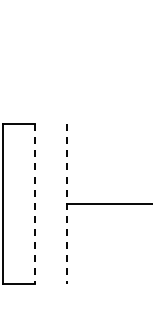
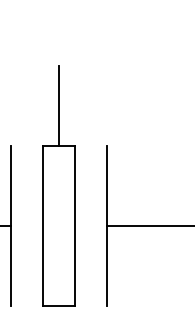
line: (19, 84) -> (59, 105), added
line: (34, 205) -> (74, 226), dashed -> solid
line: (67, 205) -> (107, 226), dashed -> solid

